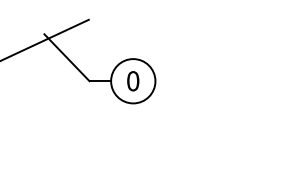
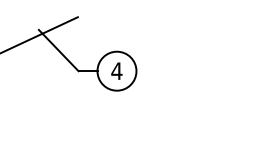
text: (132, 81) -> (116, 71), 0 -> 4

